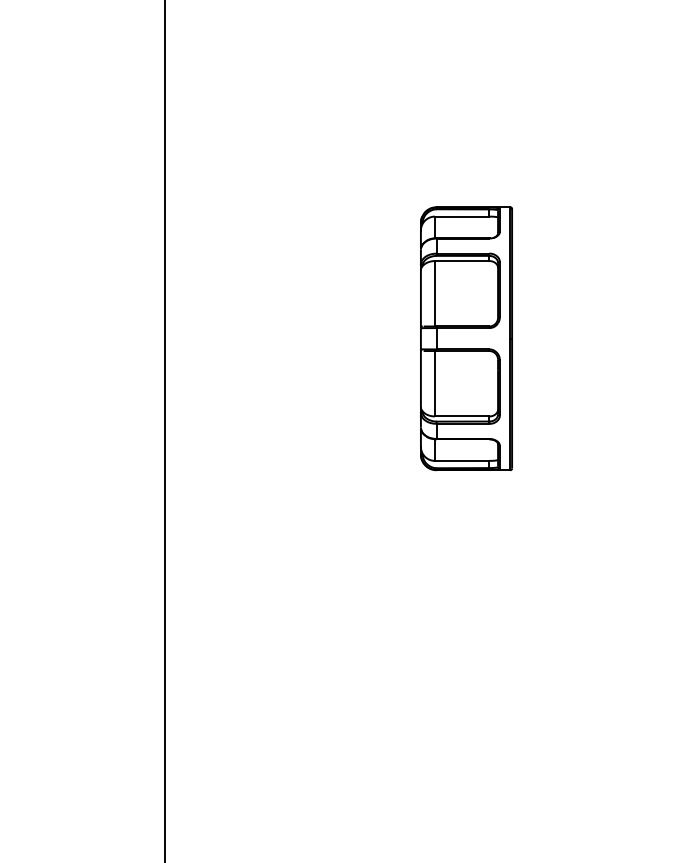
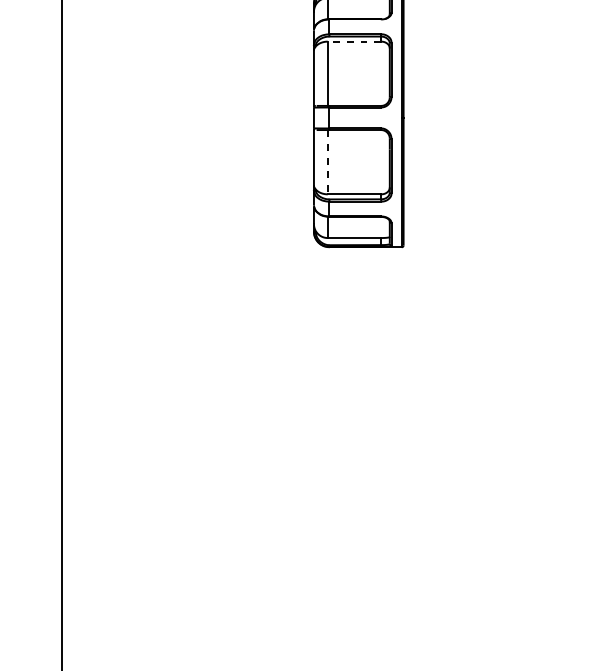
line: (461, 261) -> (353, 42), solid -> dashed
line: (434, 383) -> (327, 161), solid -> dashed

